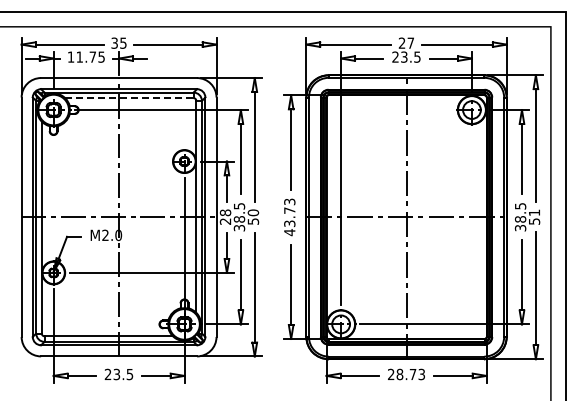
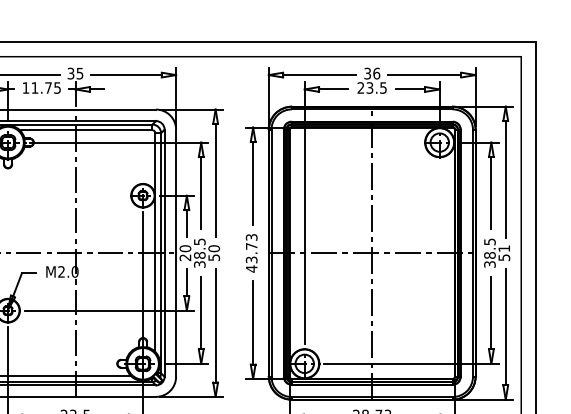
text: (406, 42) -> (372, 72), 27 -> 36
line: (129, 98) -> (86, 130), dashed -> solid
text: (225, 212) -> (185, 248), 28 -> 20

